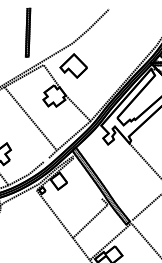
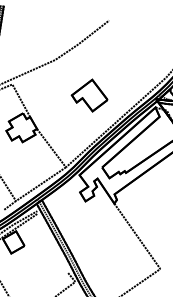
part: (73, 65) -> (89, 94), moved

